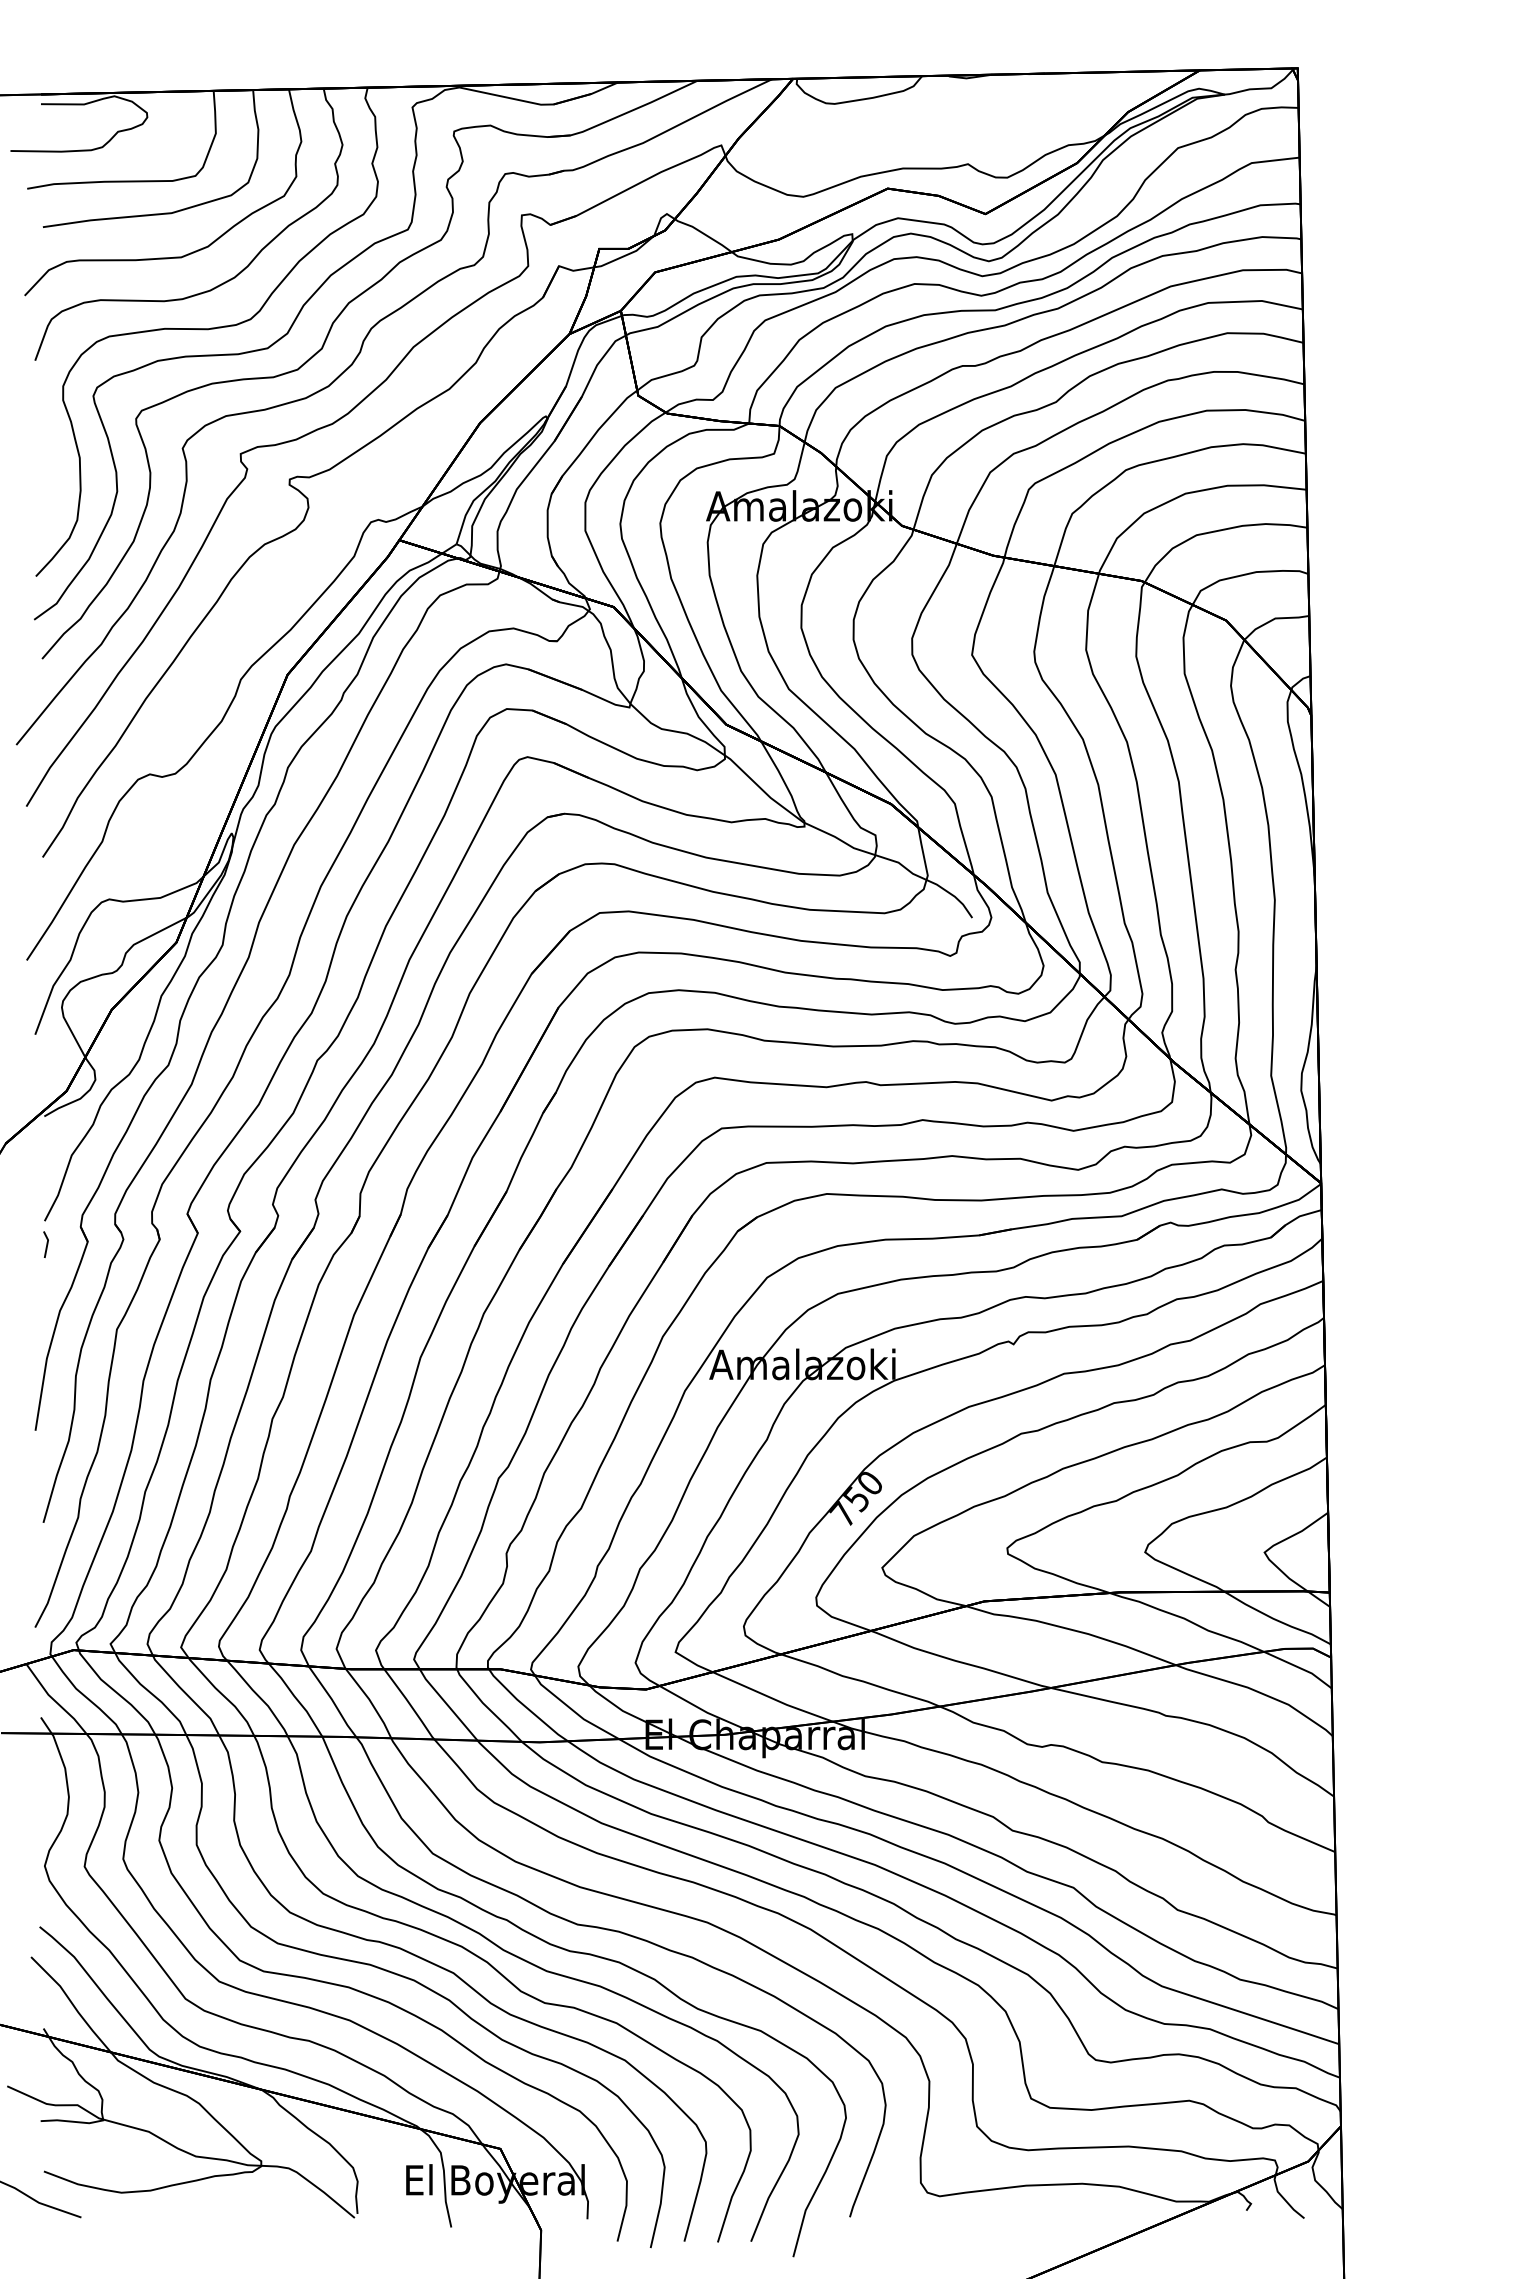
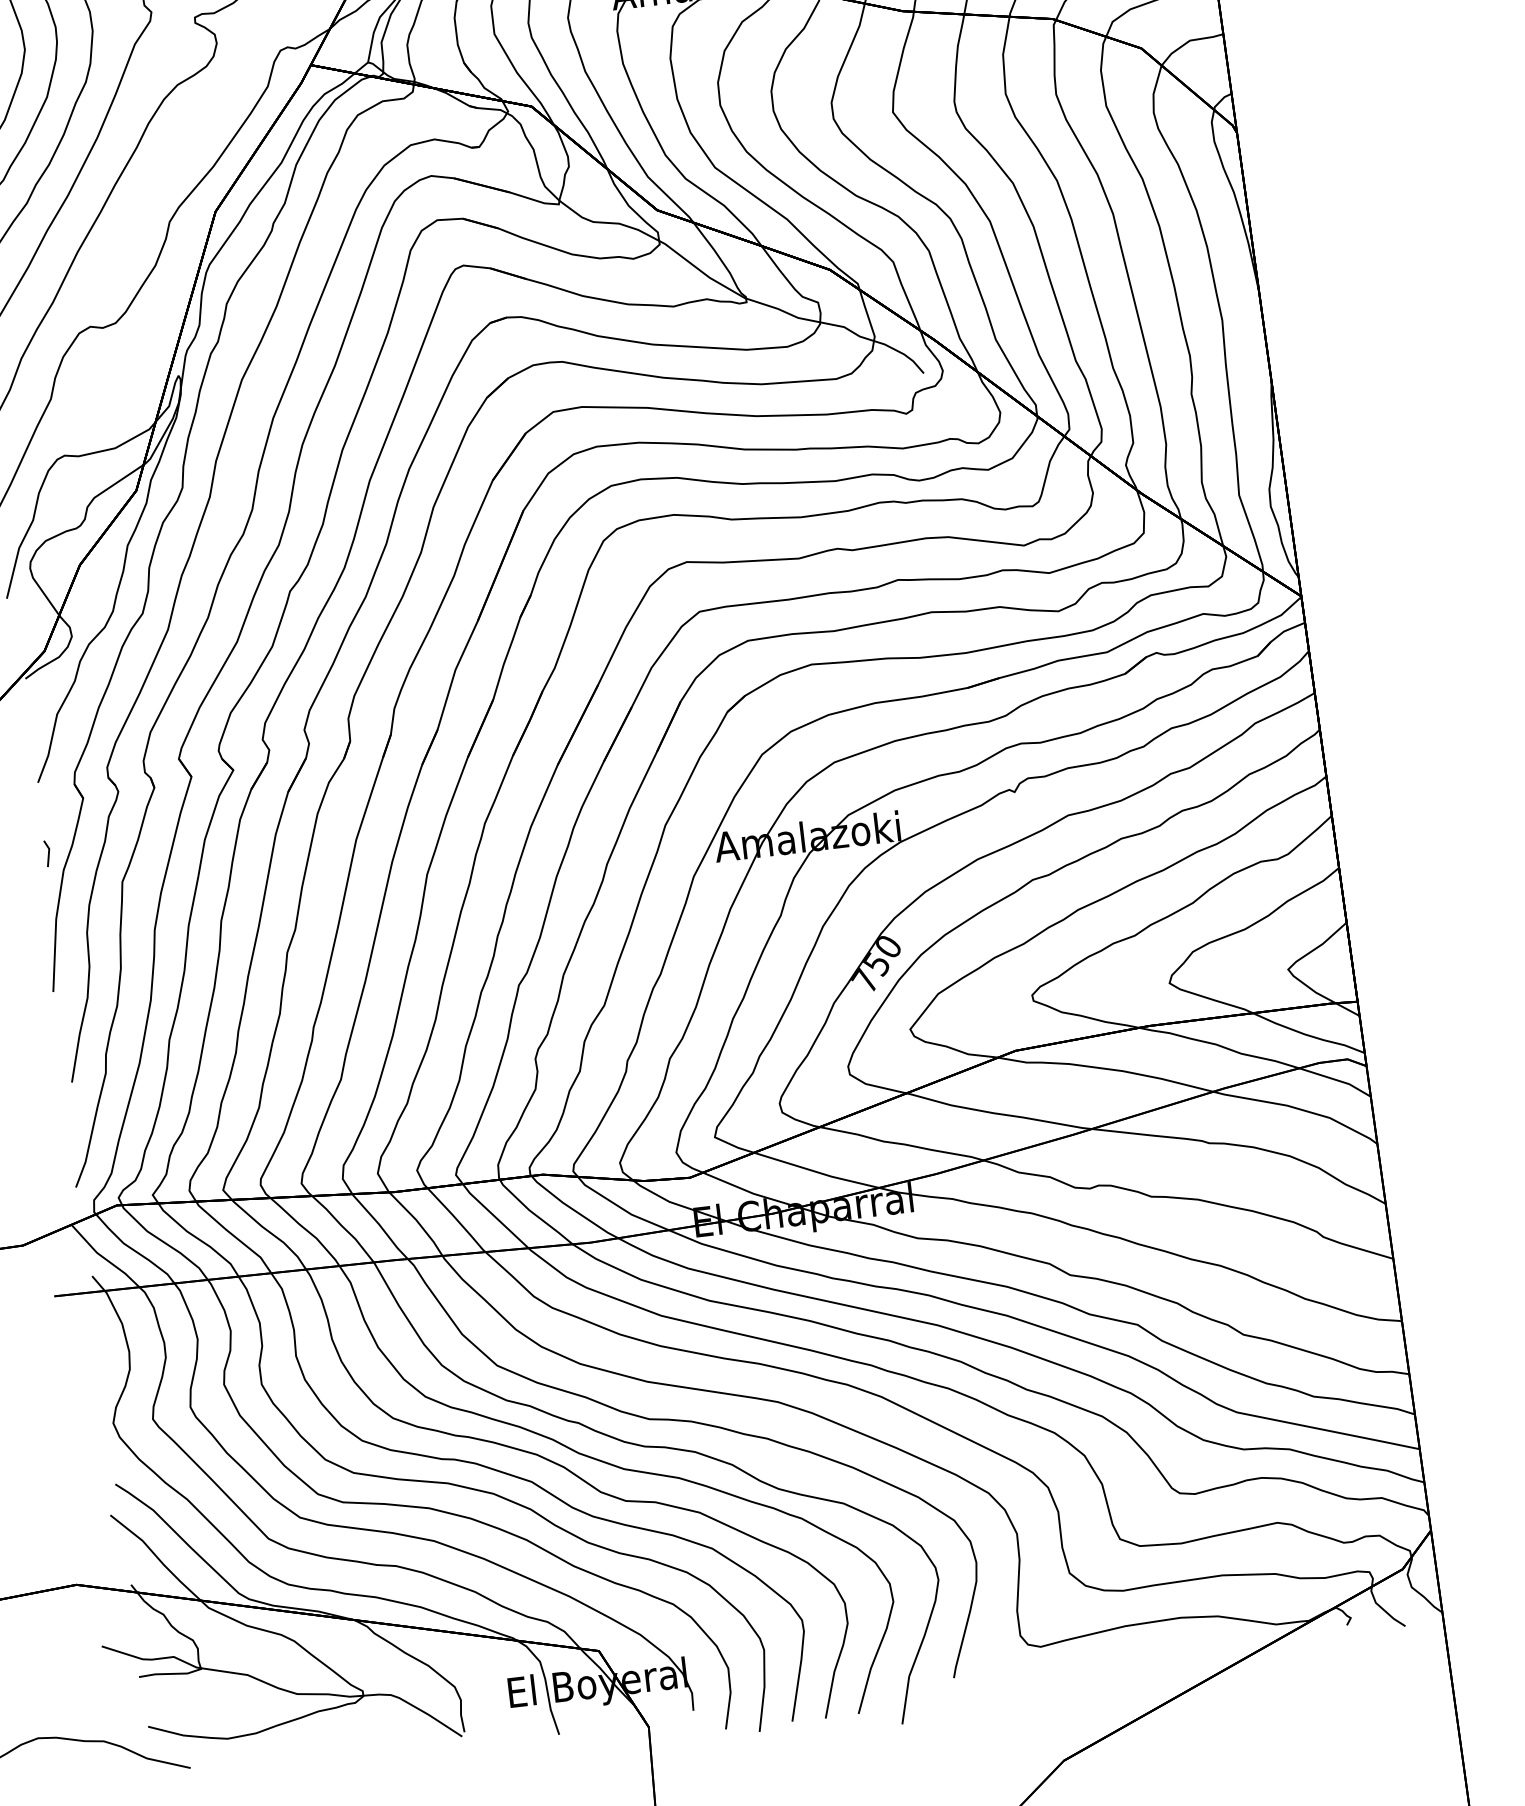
line: (46, 1244) -> (48, 853), moved

